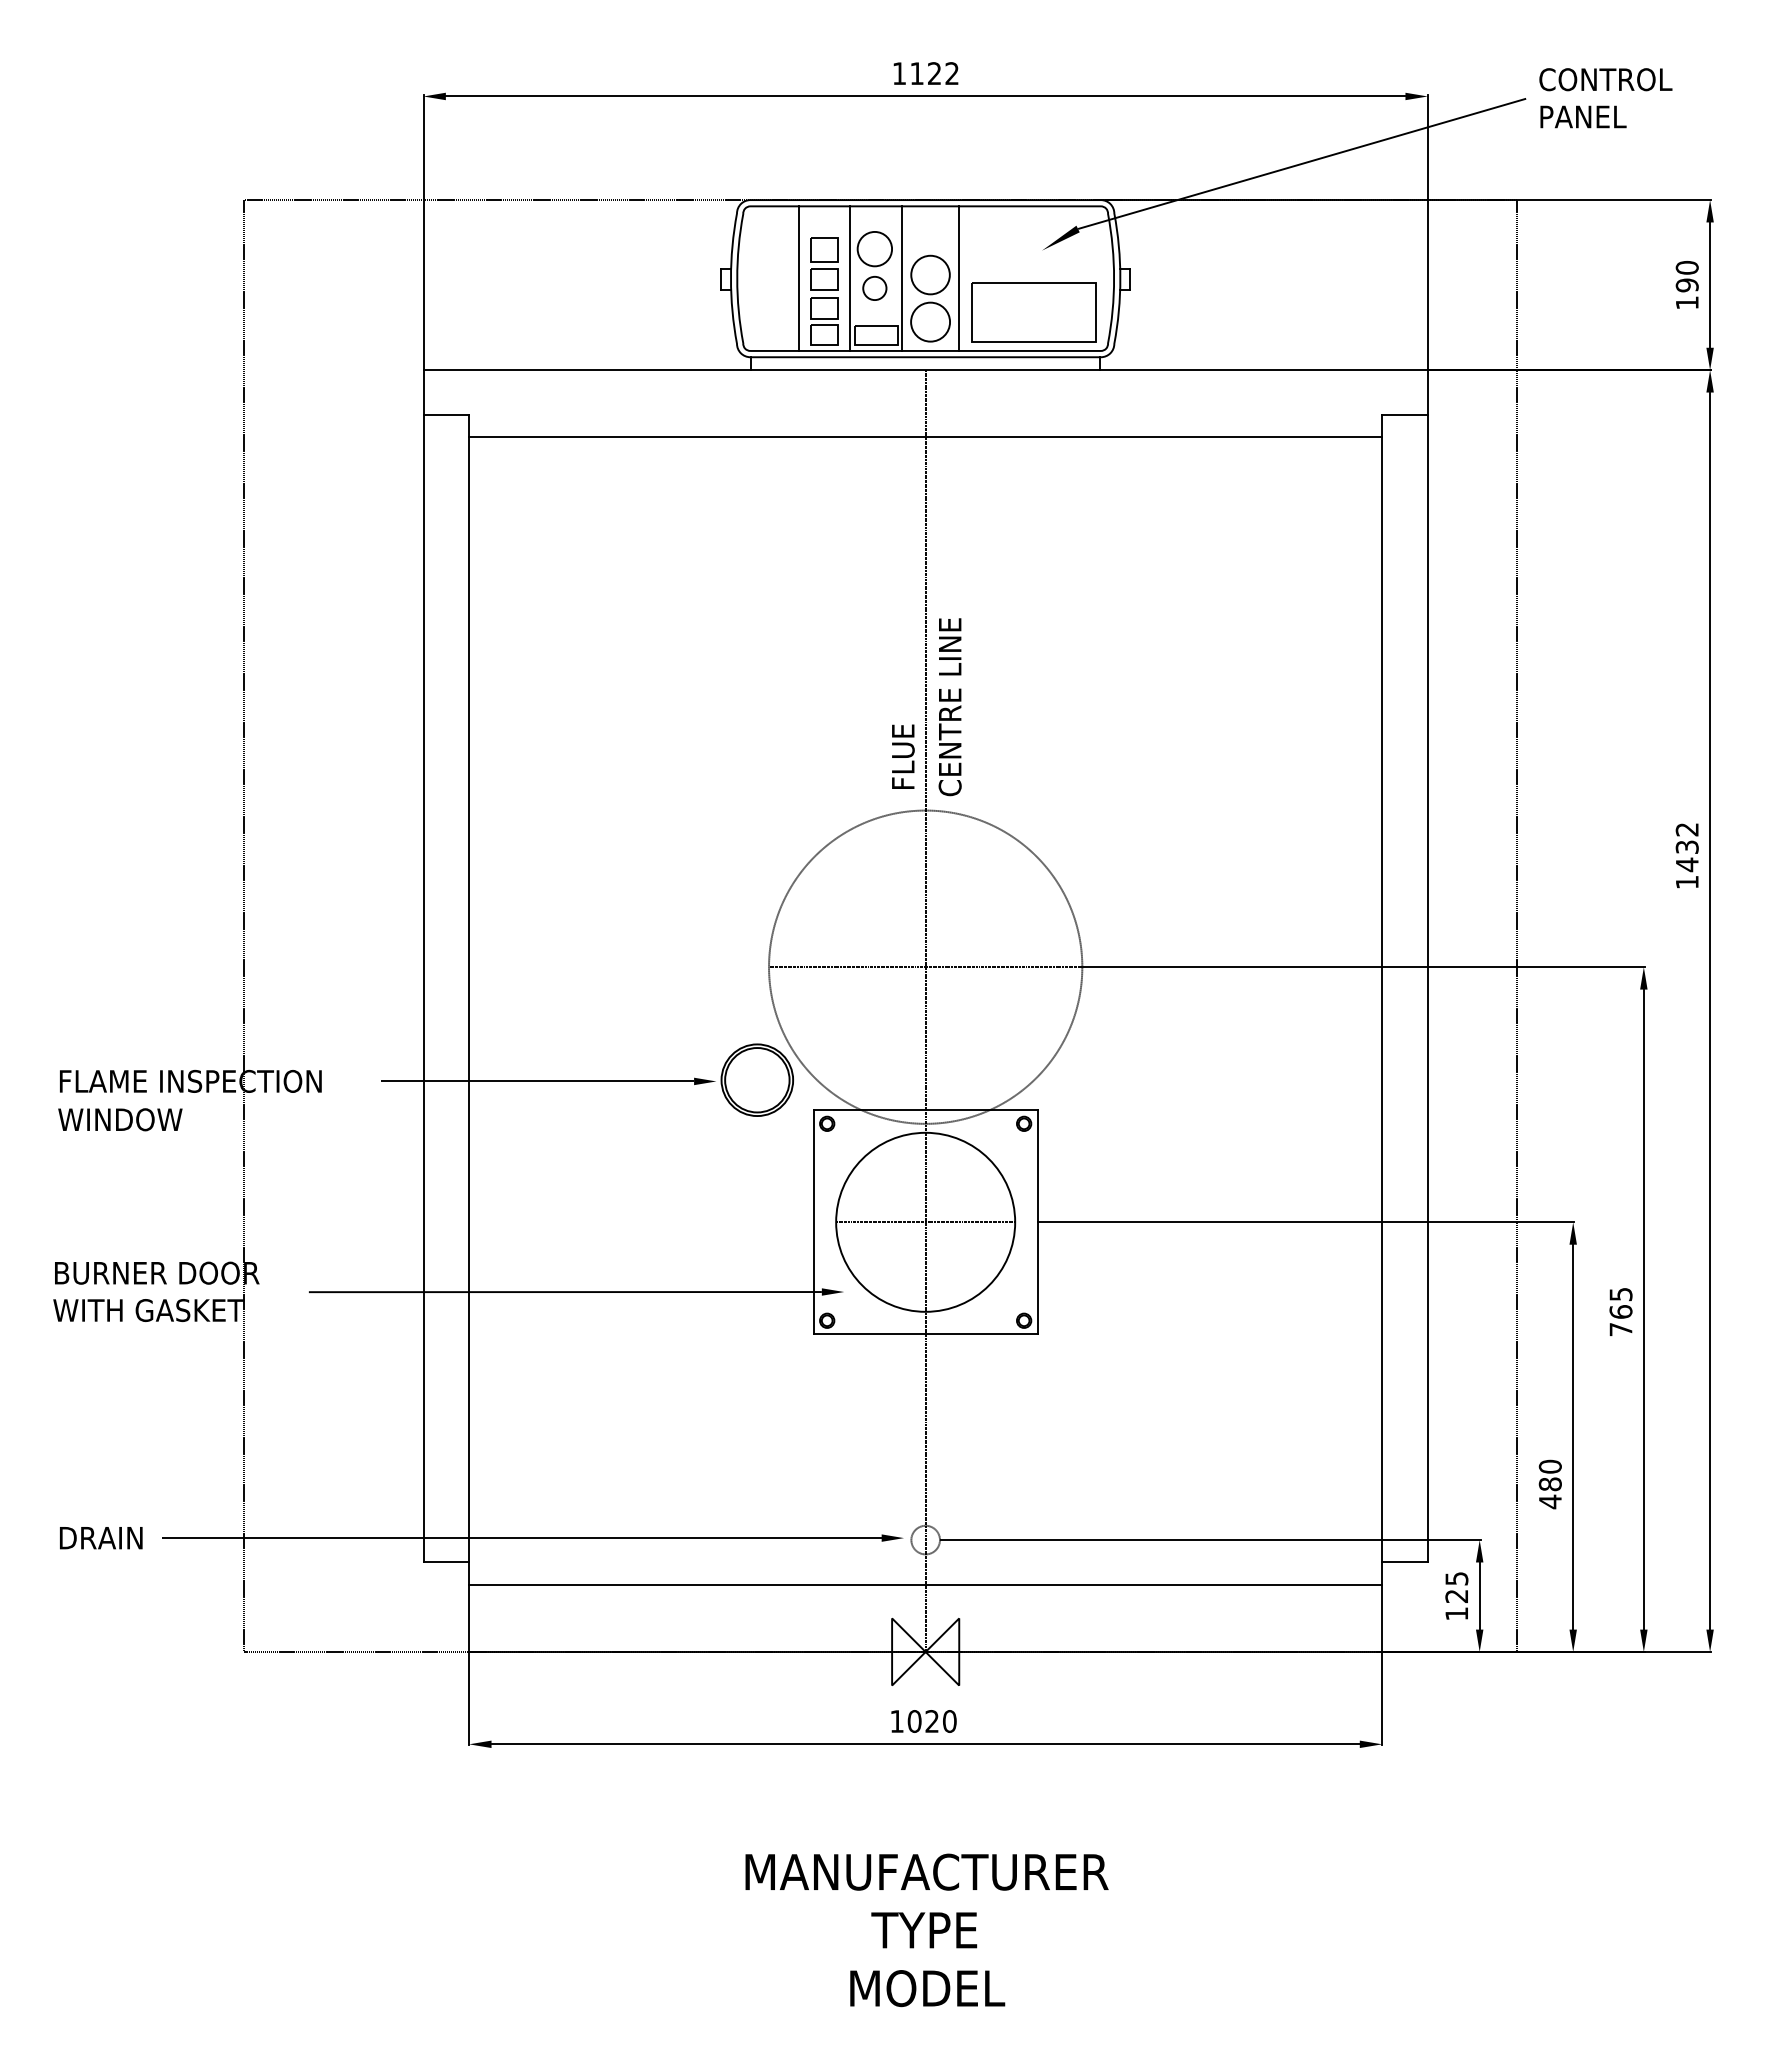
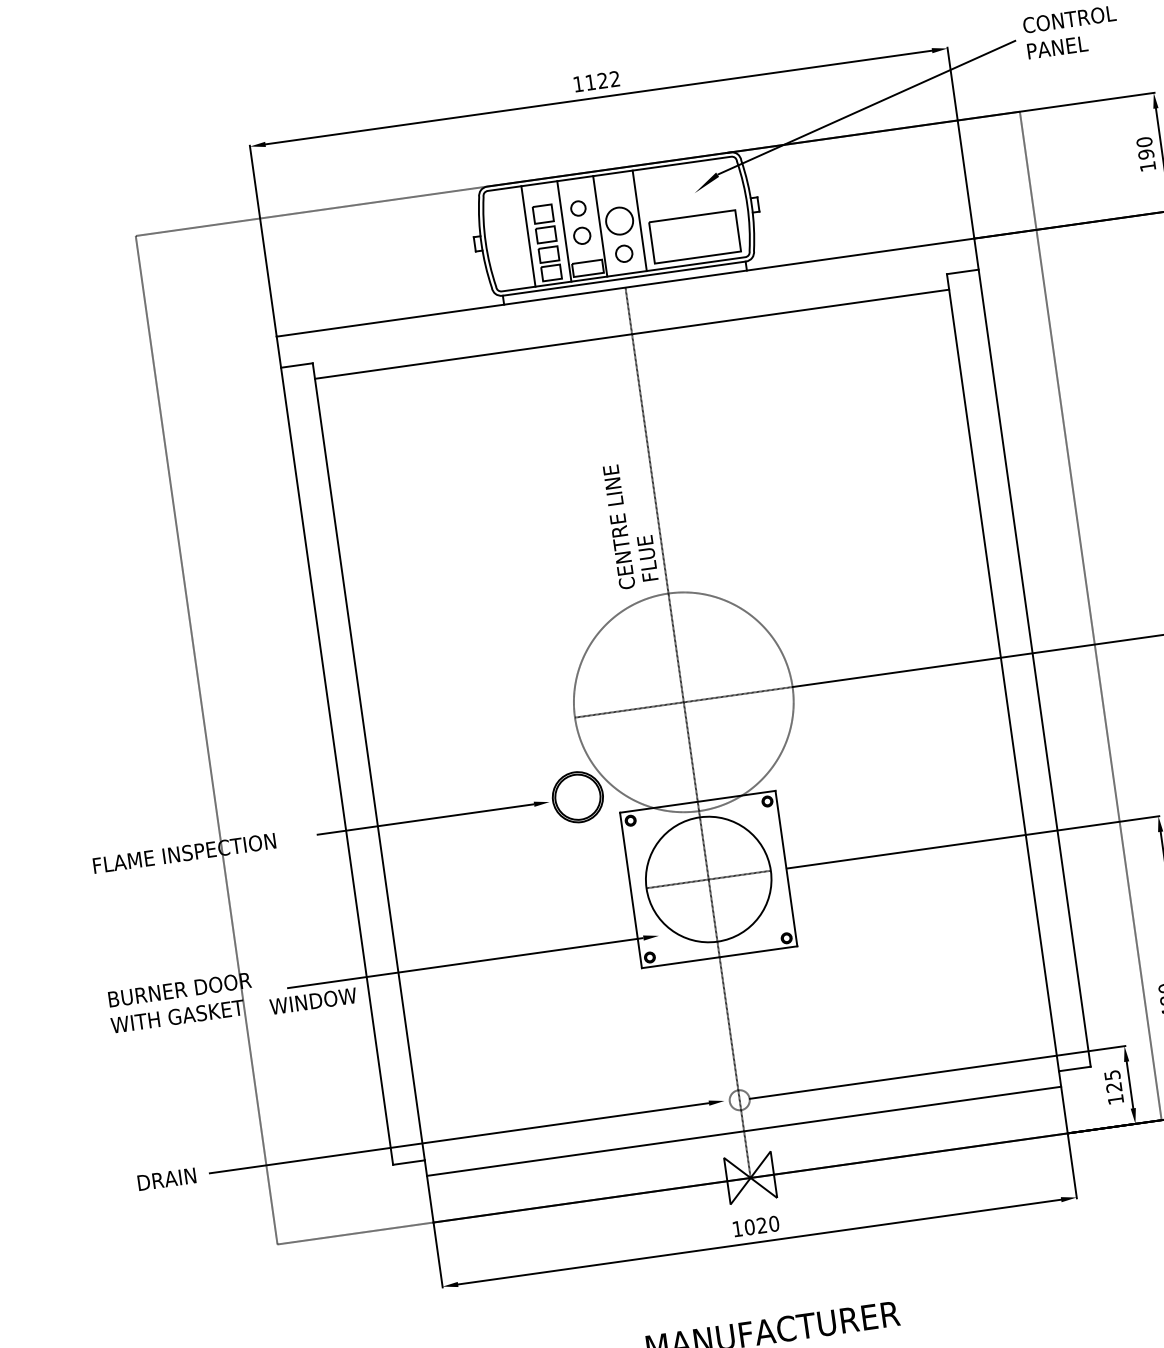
circle: (874, 248) -> (578, 208), size x0.6
circle: (930, 321) -> (624, 253), size x0.6
text: (949, 707) -> (618, 527), moved
text: (120, 1119) -> (313, 1001), moved

